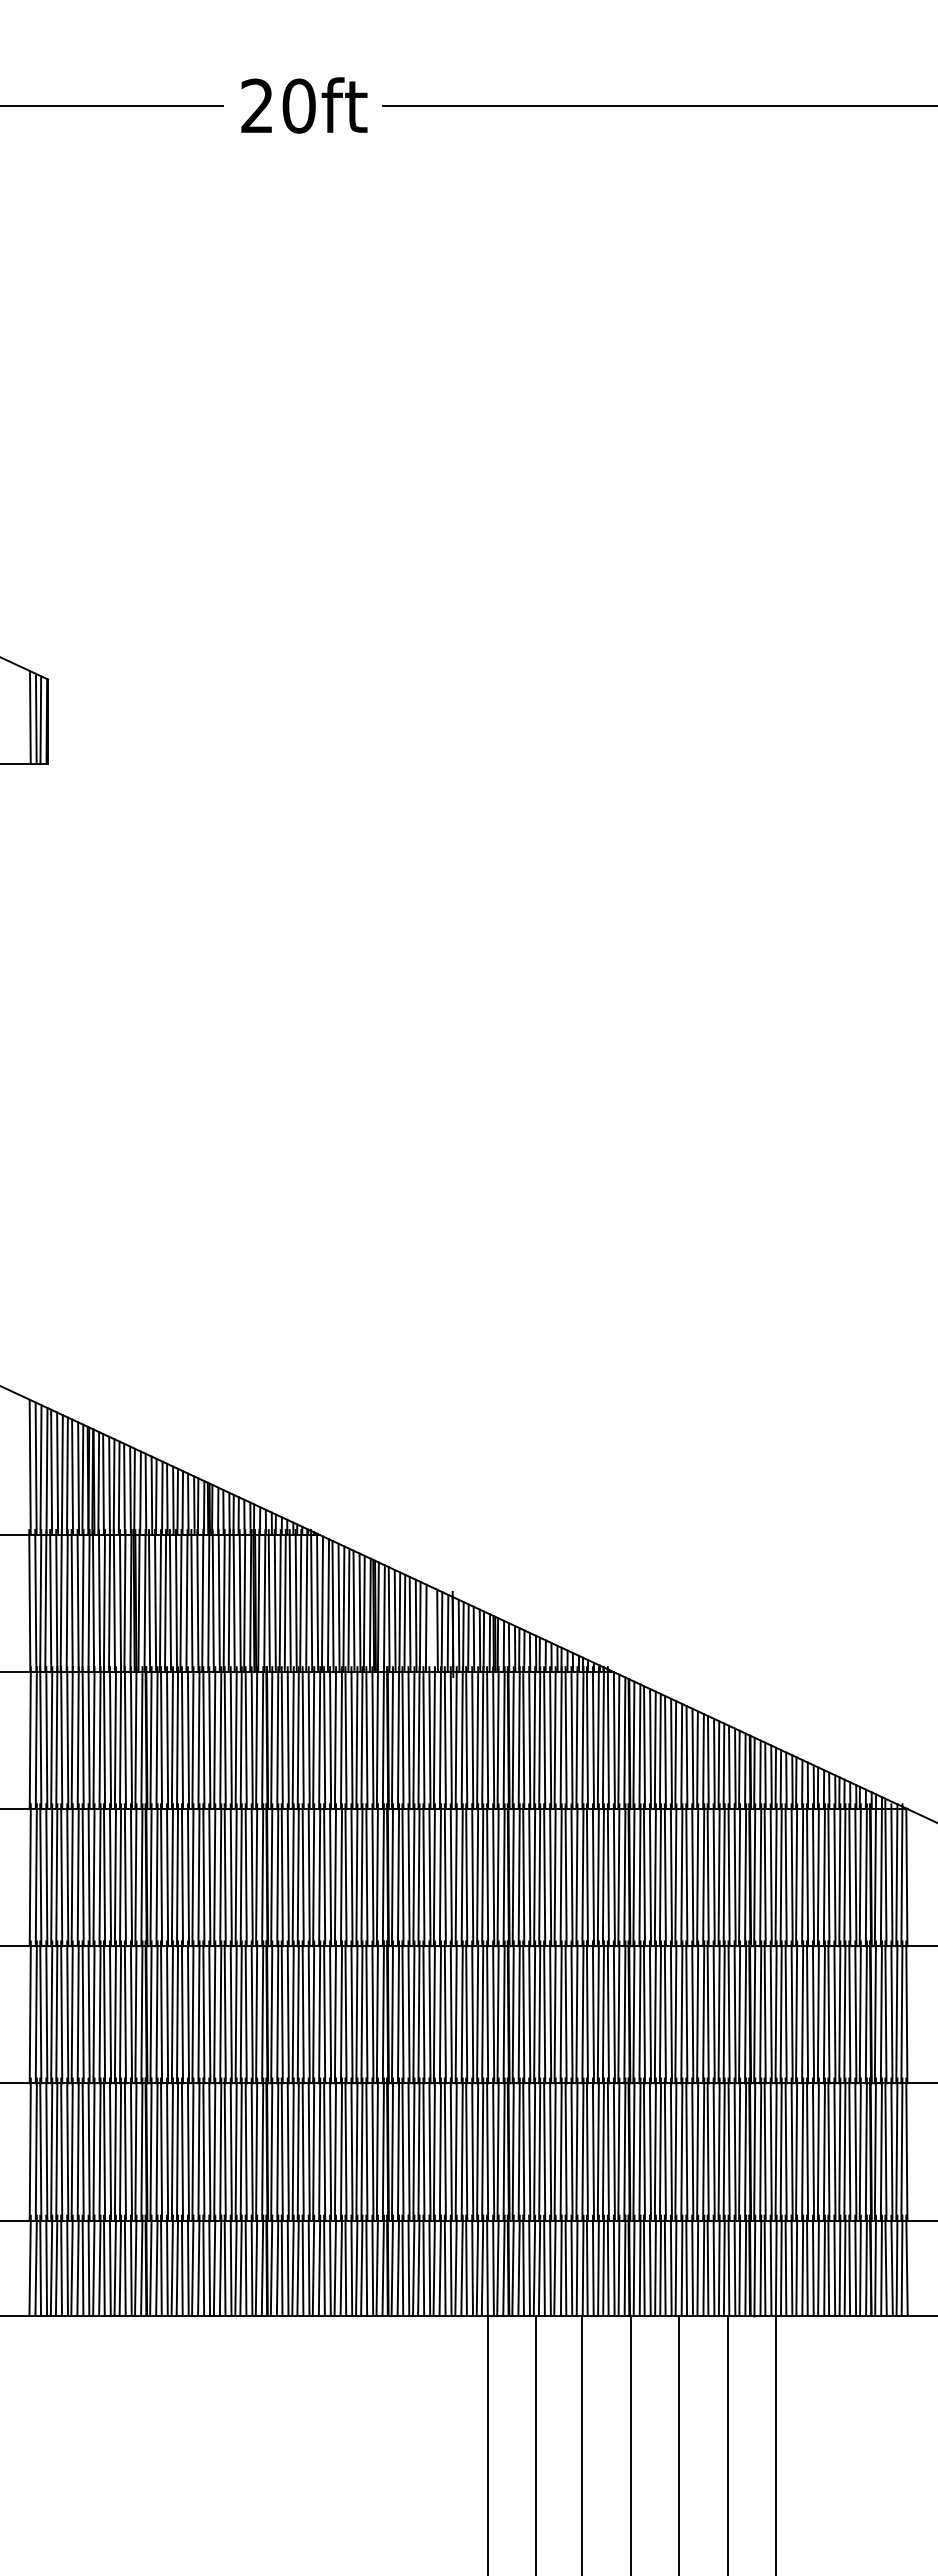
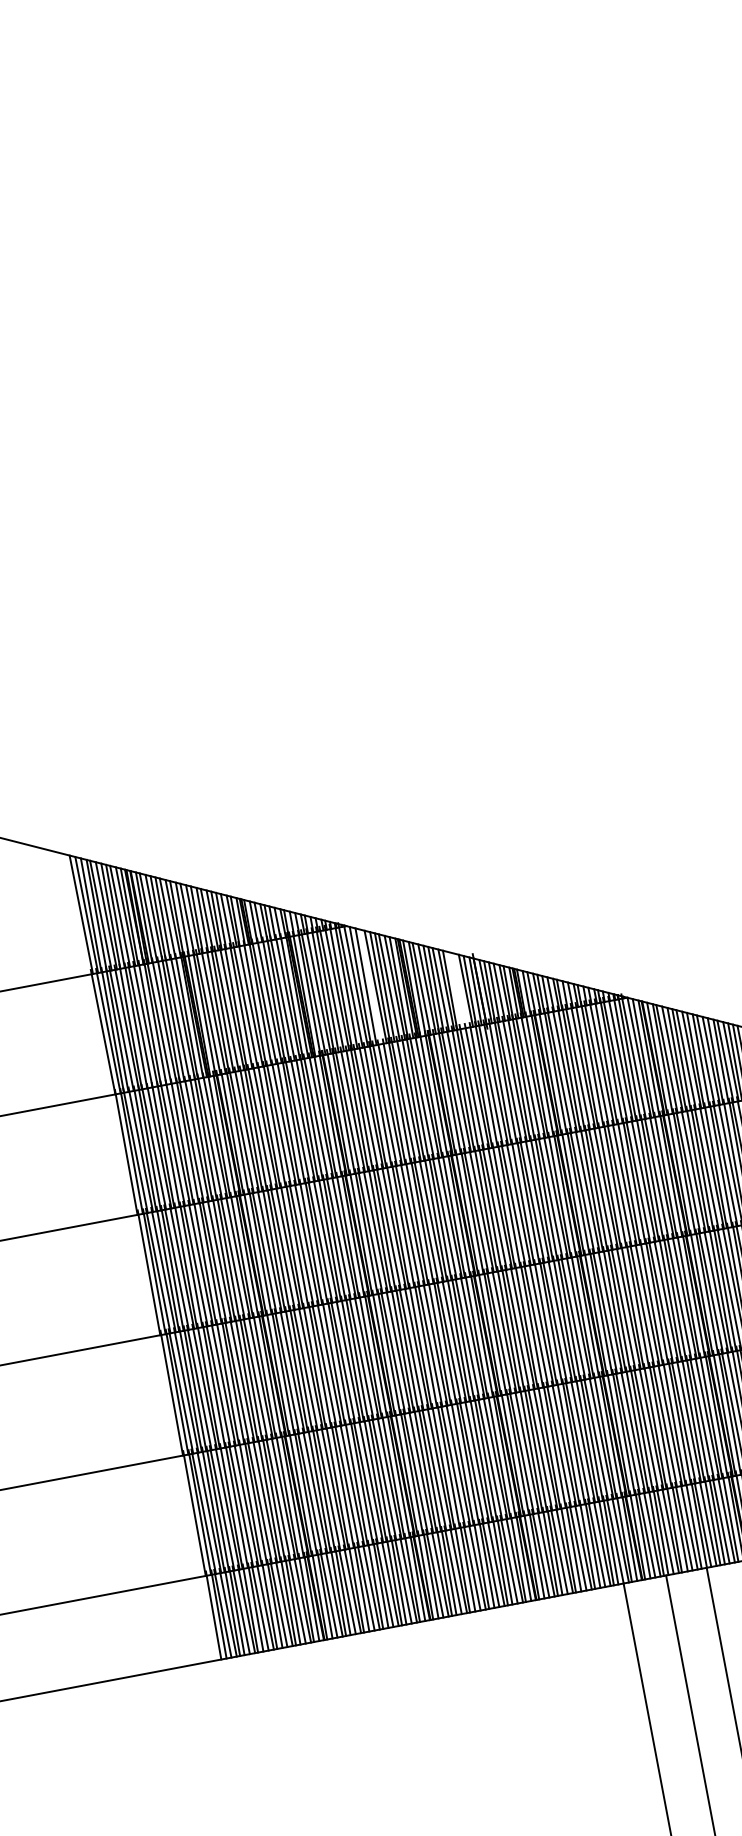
line: (332, 1606) -> (369, 986), removed
line: (425, 1628) -> (454, 990), removed

